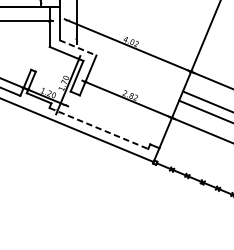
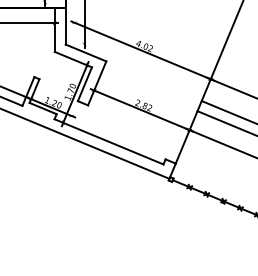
line: (78, 48) -> (86, 53), dashed -> solid
line: (99, 128) -> (109, 141), dashed -> solid

